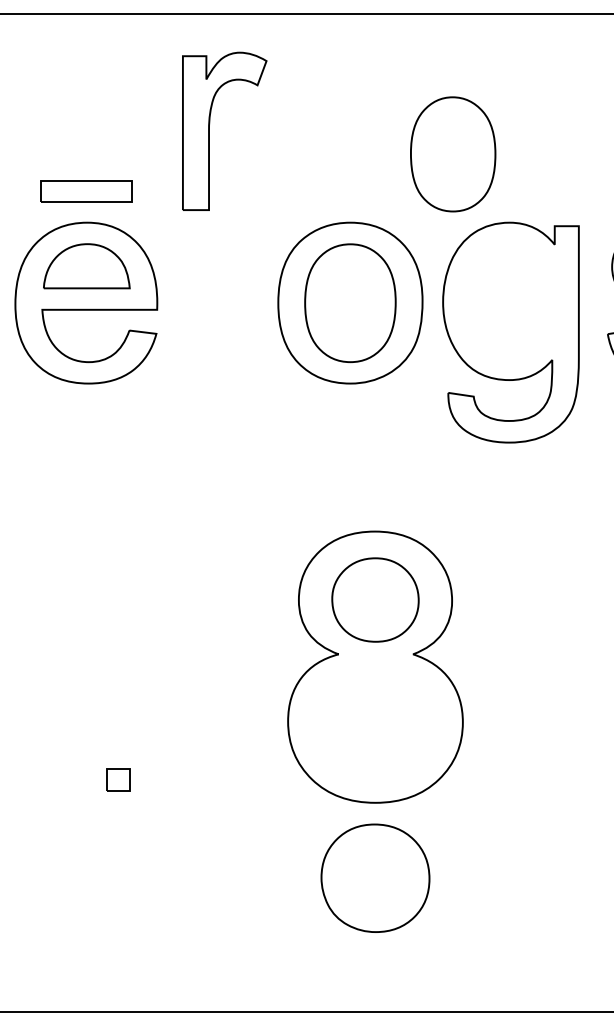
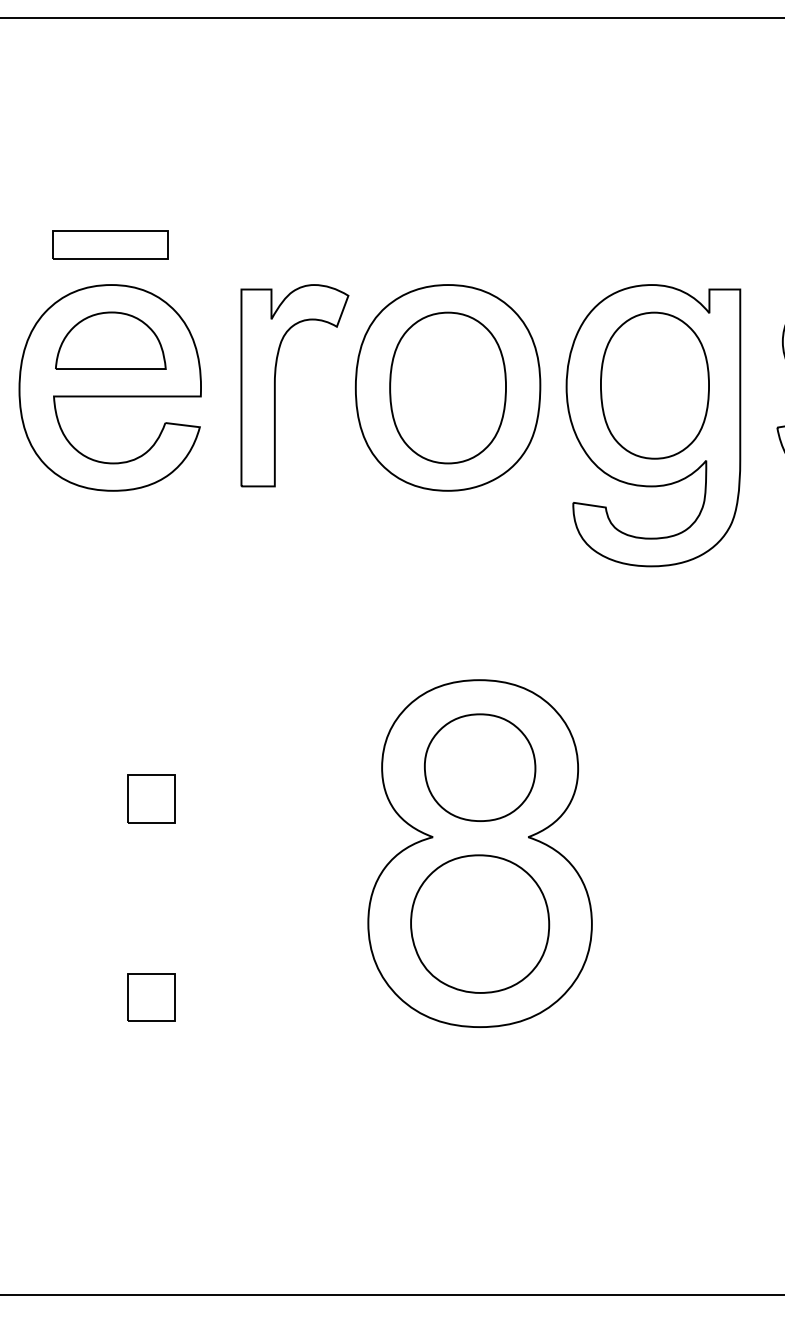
part: (209, 130) -> (275, 384), moved
part: (453, 154) -> (655, 385), moved
part: (118, 624) -> (151, 799), added
part: (118, 779) -> (151, 997), size x1.67
part: (375, 877) -> (480, 923), moved

